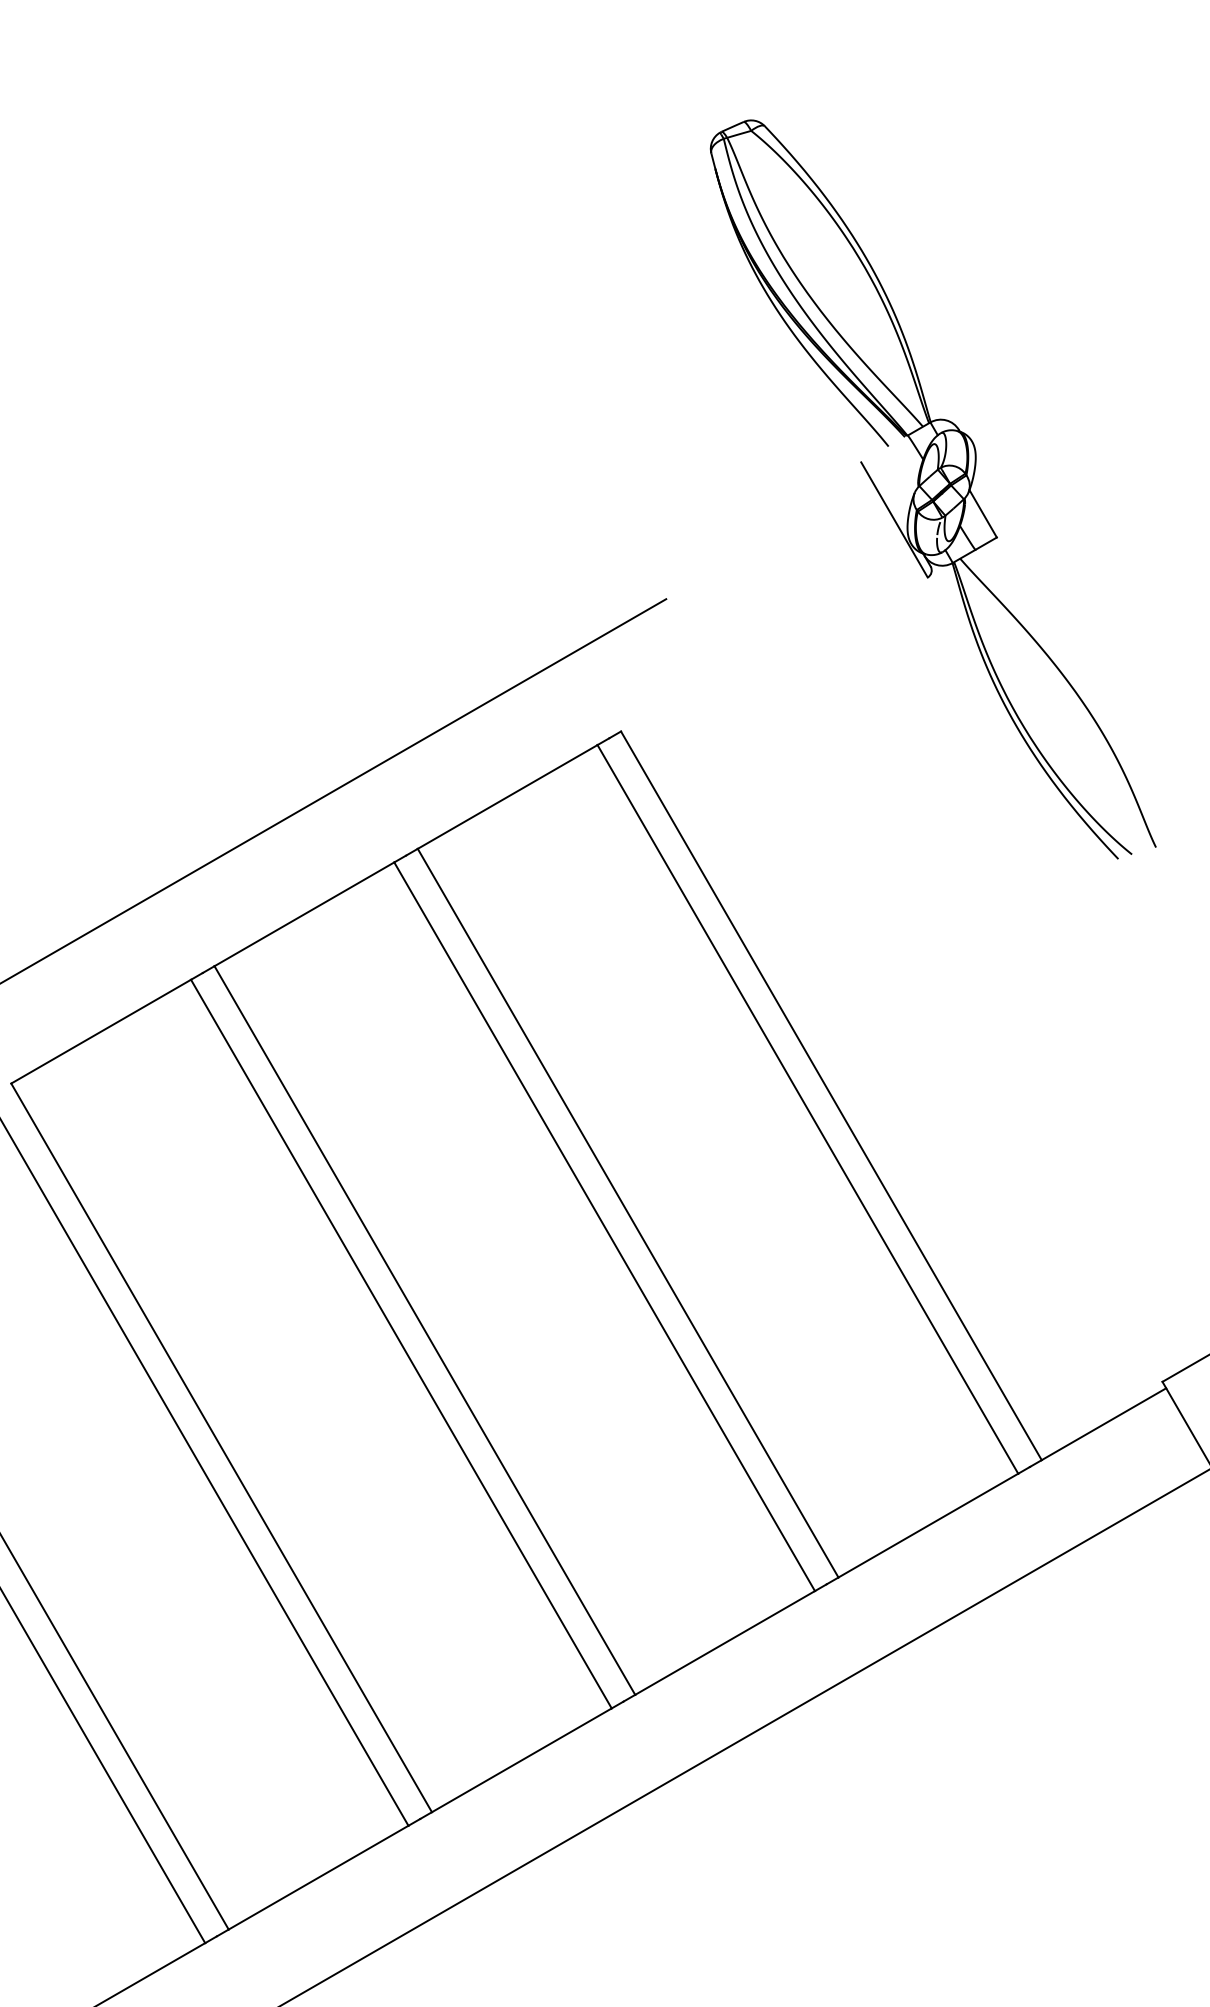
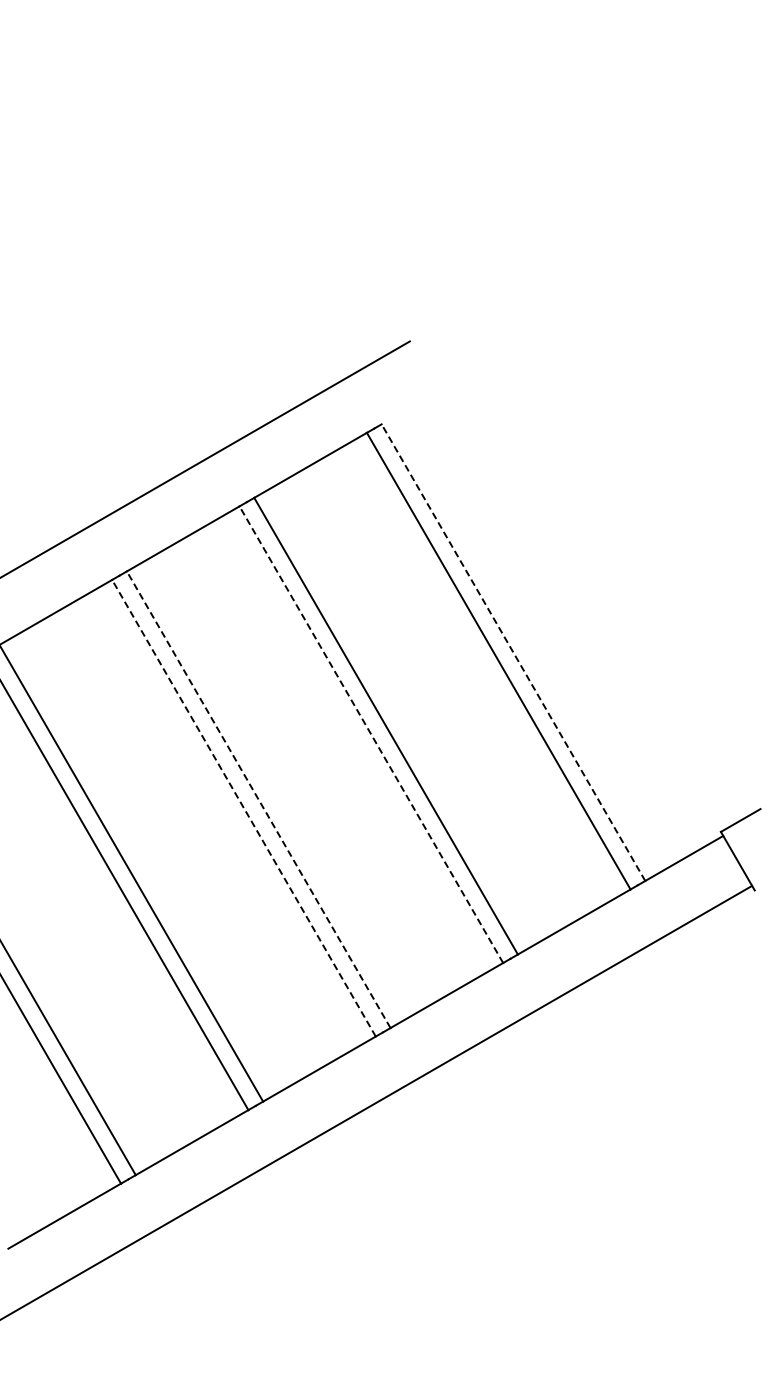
part: (933, 489) -> (577, 272), removed
line: (831, 1095) -> (513, 652), solid -> dashed
line: (604, 1226) -> (371, 734), solid -> dashed
line: (424, 1330) -> (258, 799), solid -> dashed
line: (400, 1344) -> (243, 808), solid -> dashed

